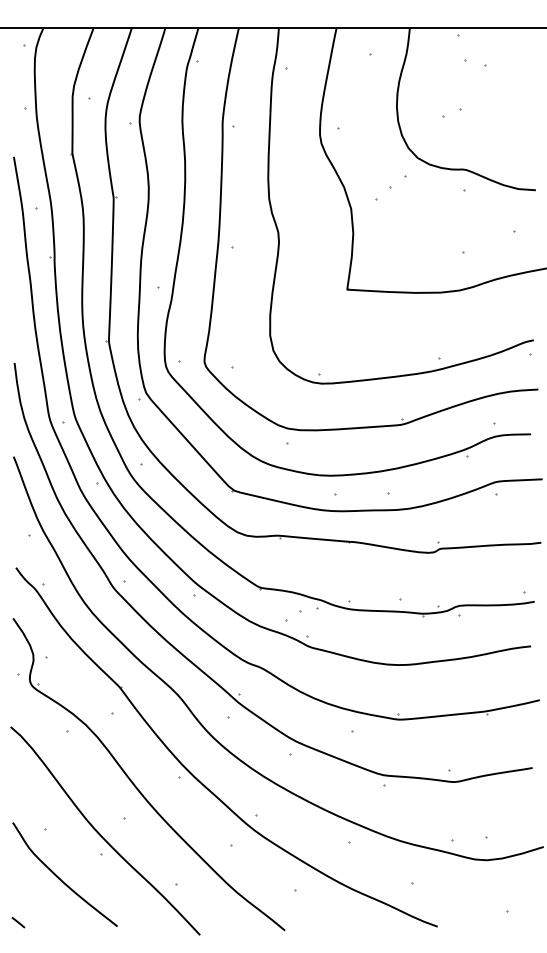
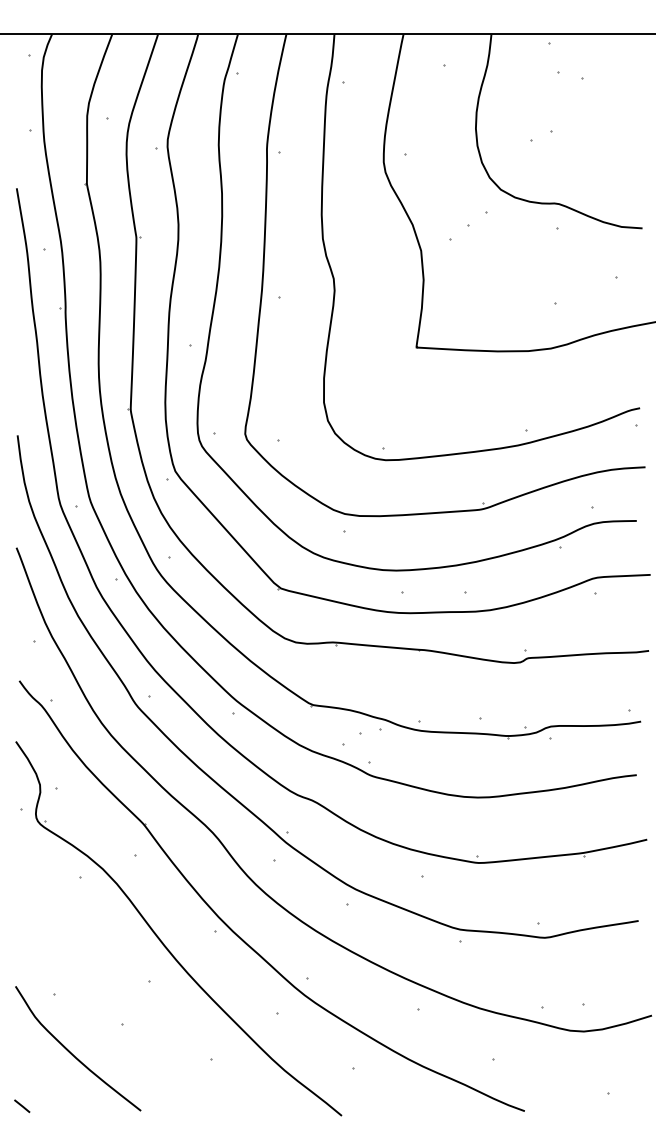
curve: (101, 835) -> (121, 1001), removed

